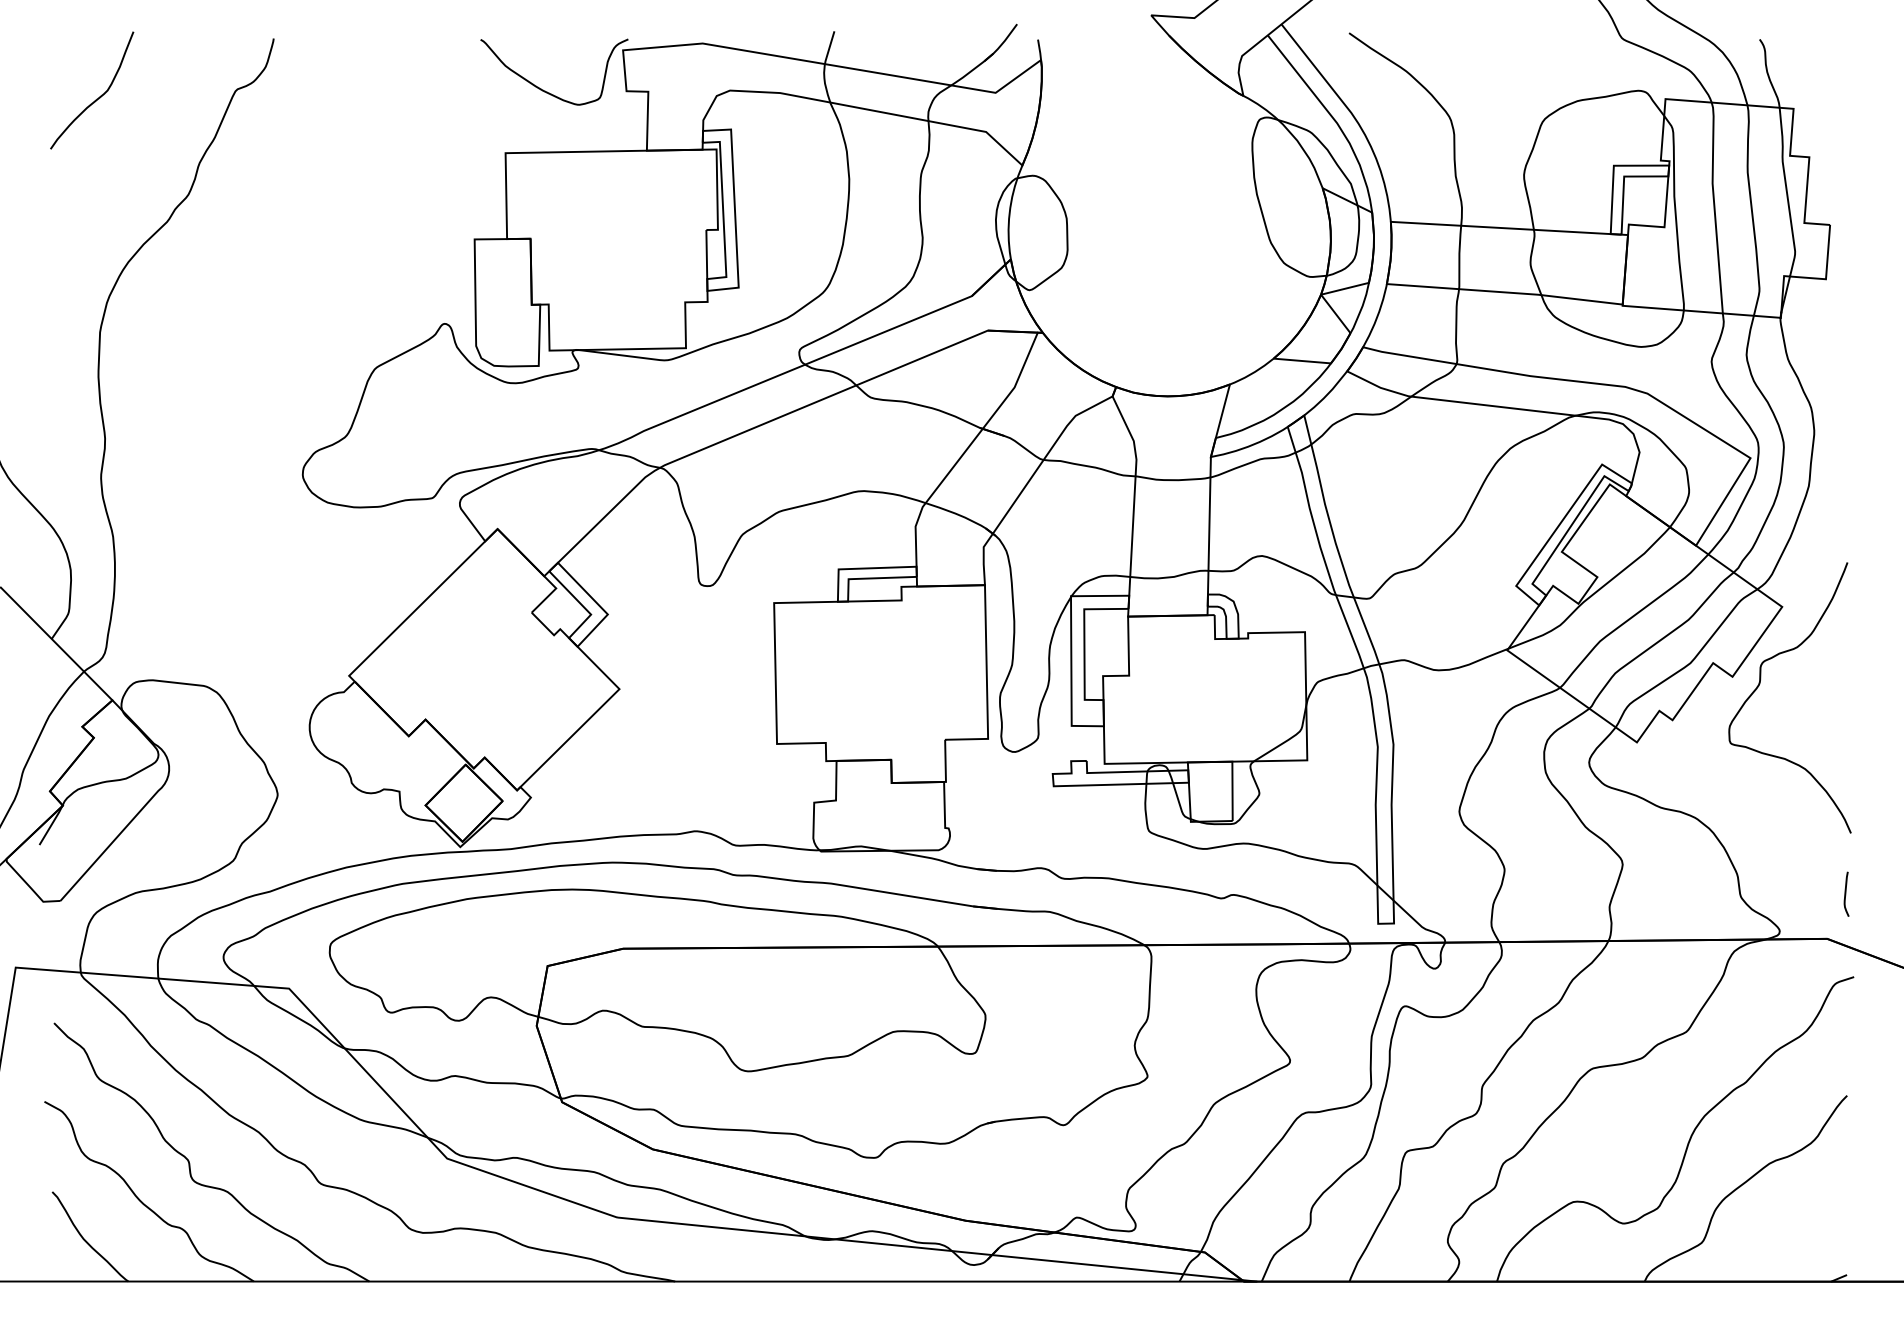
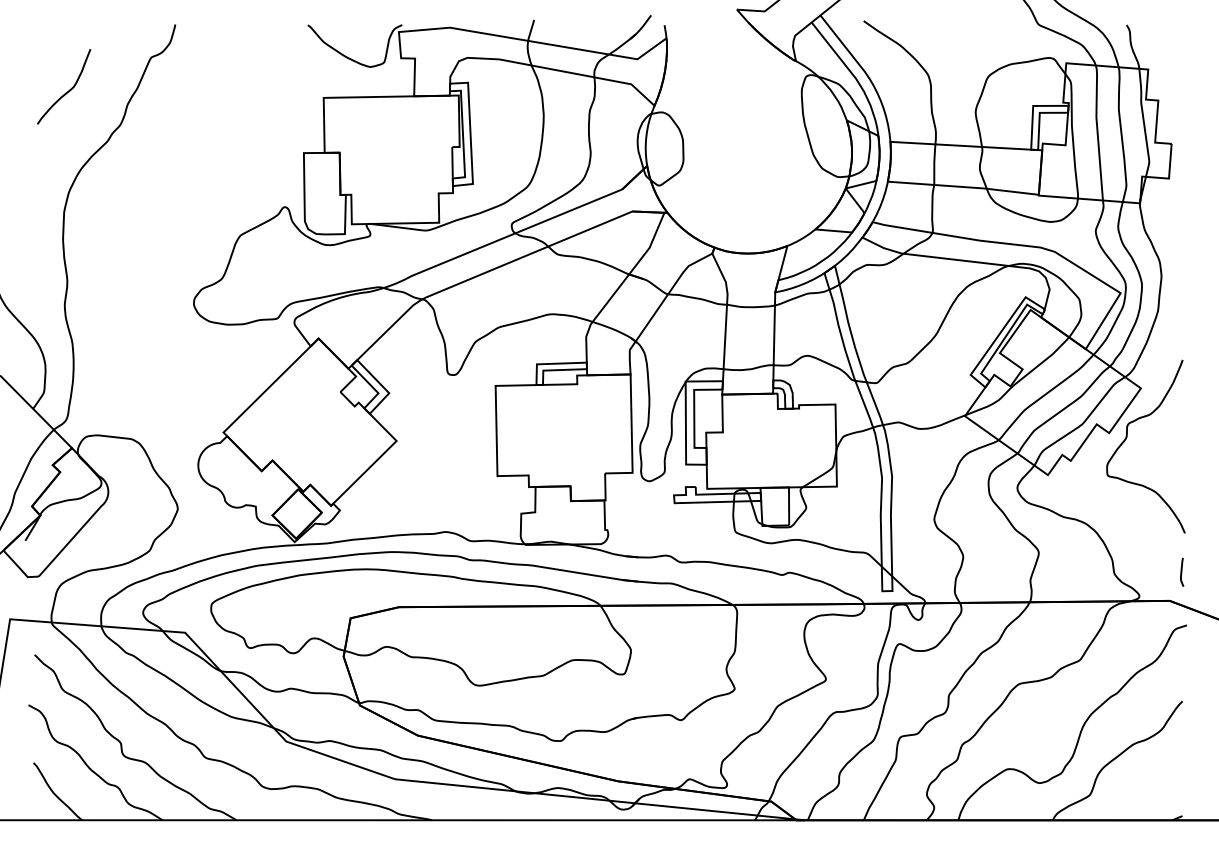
curve: (99, 96) -> (68, 90), moved

